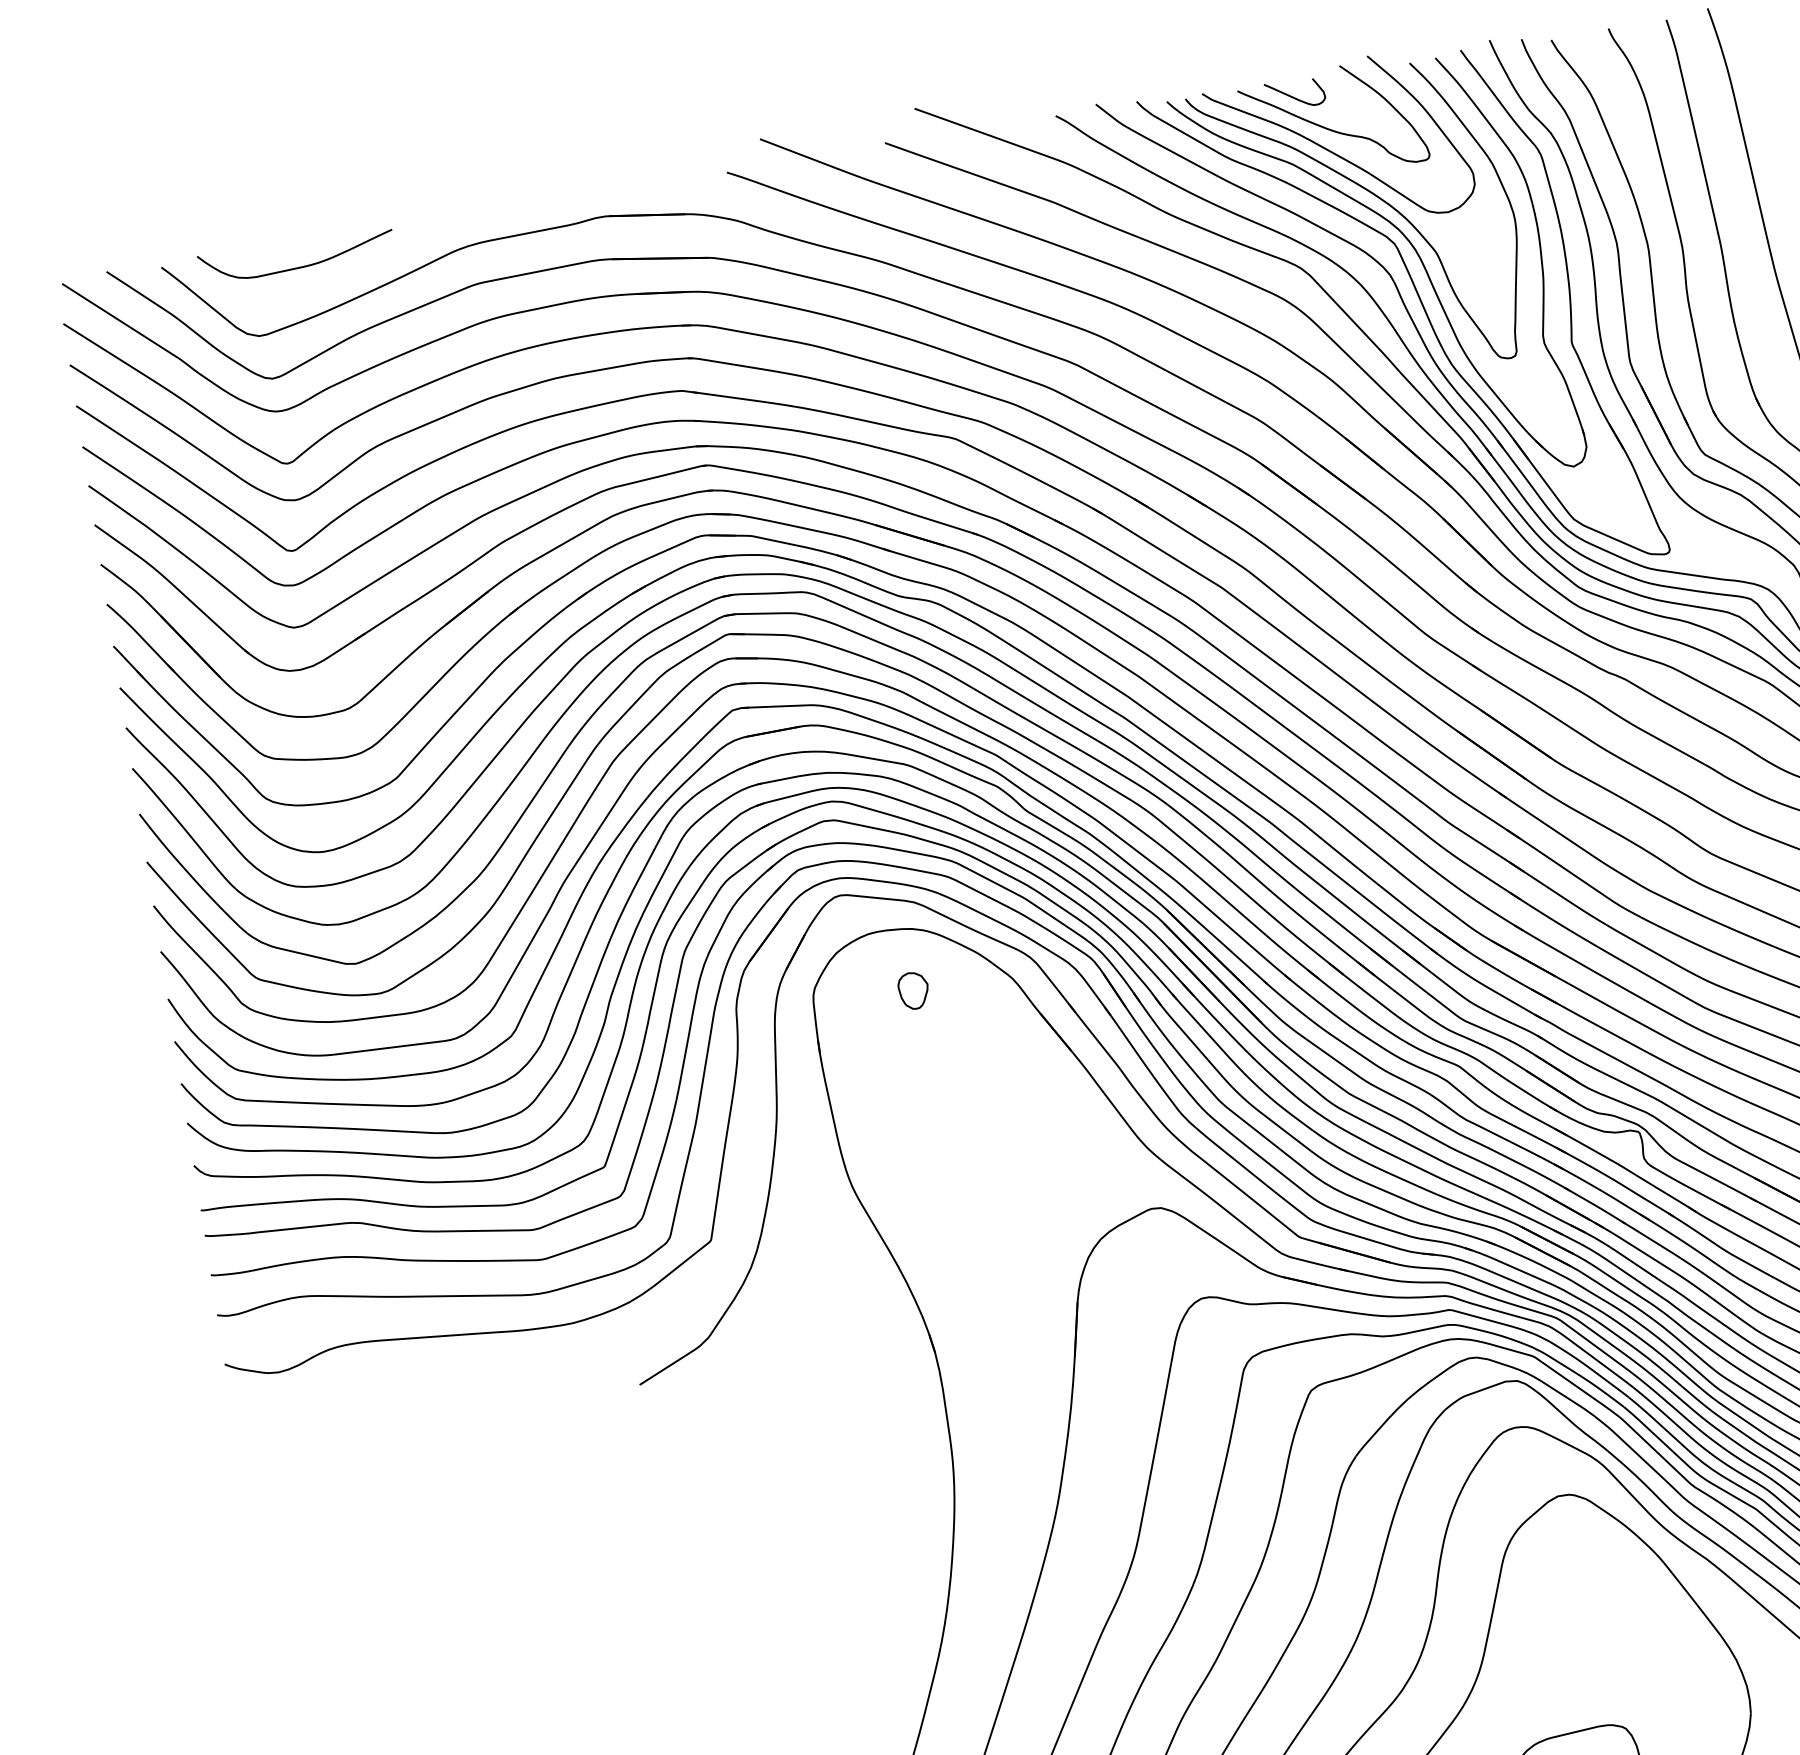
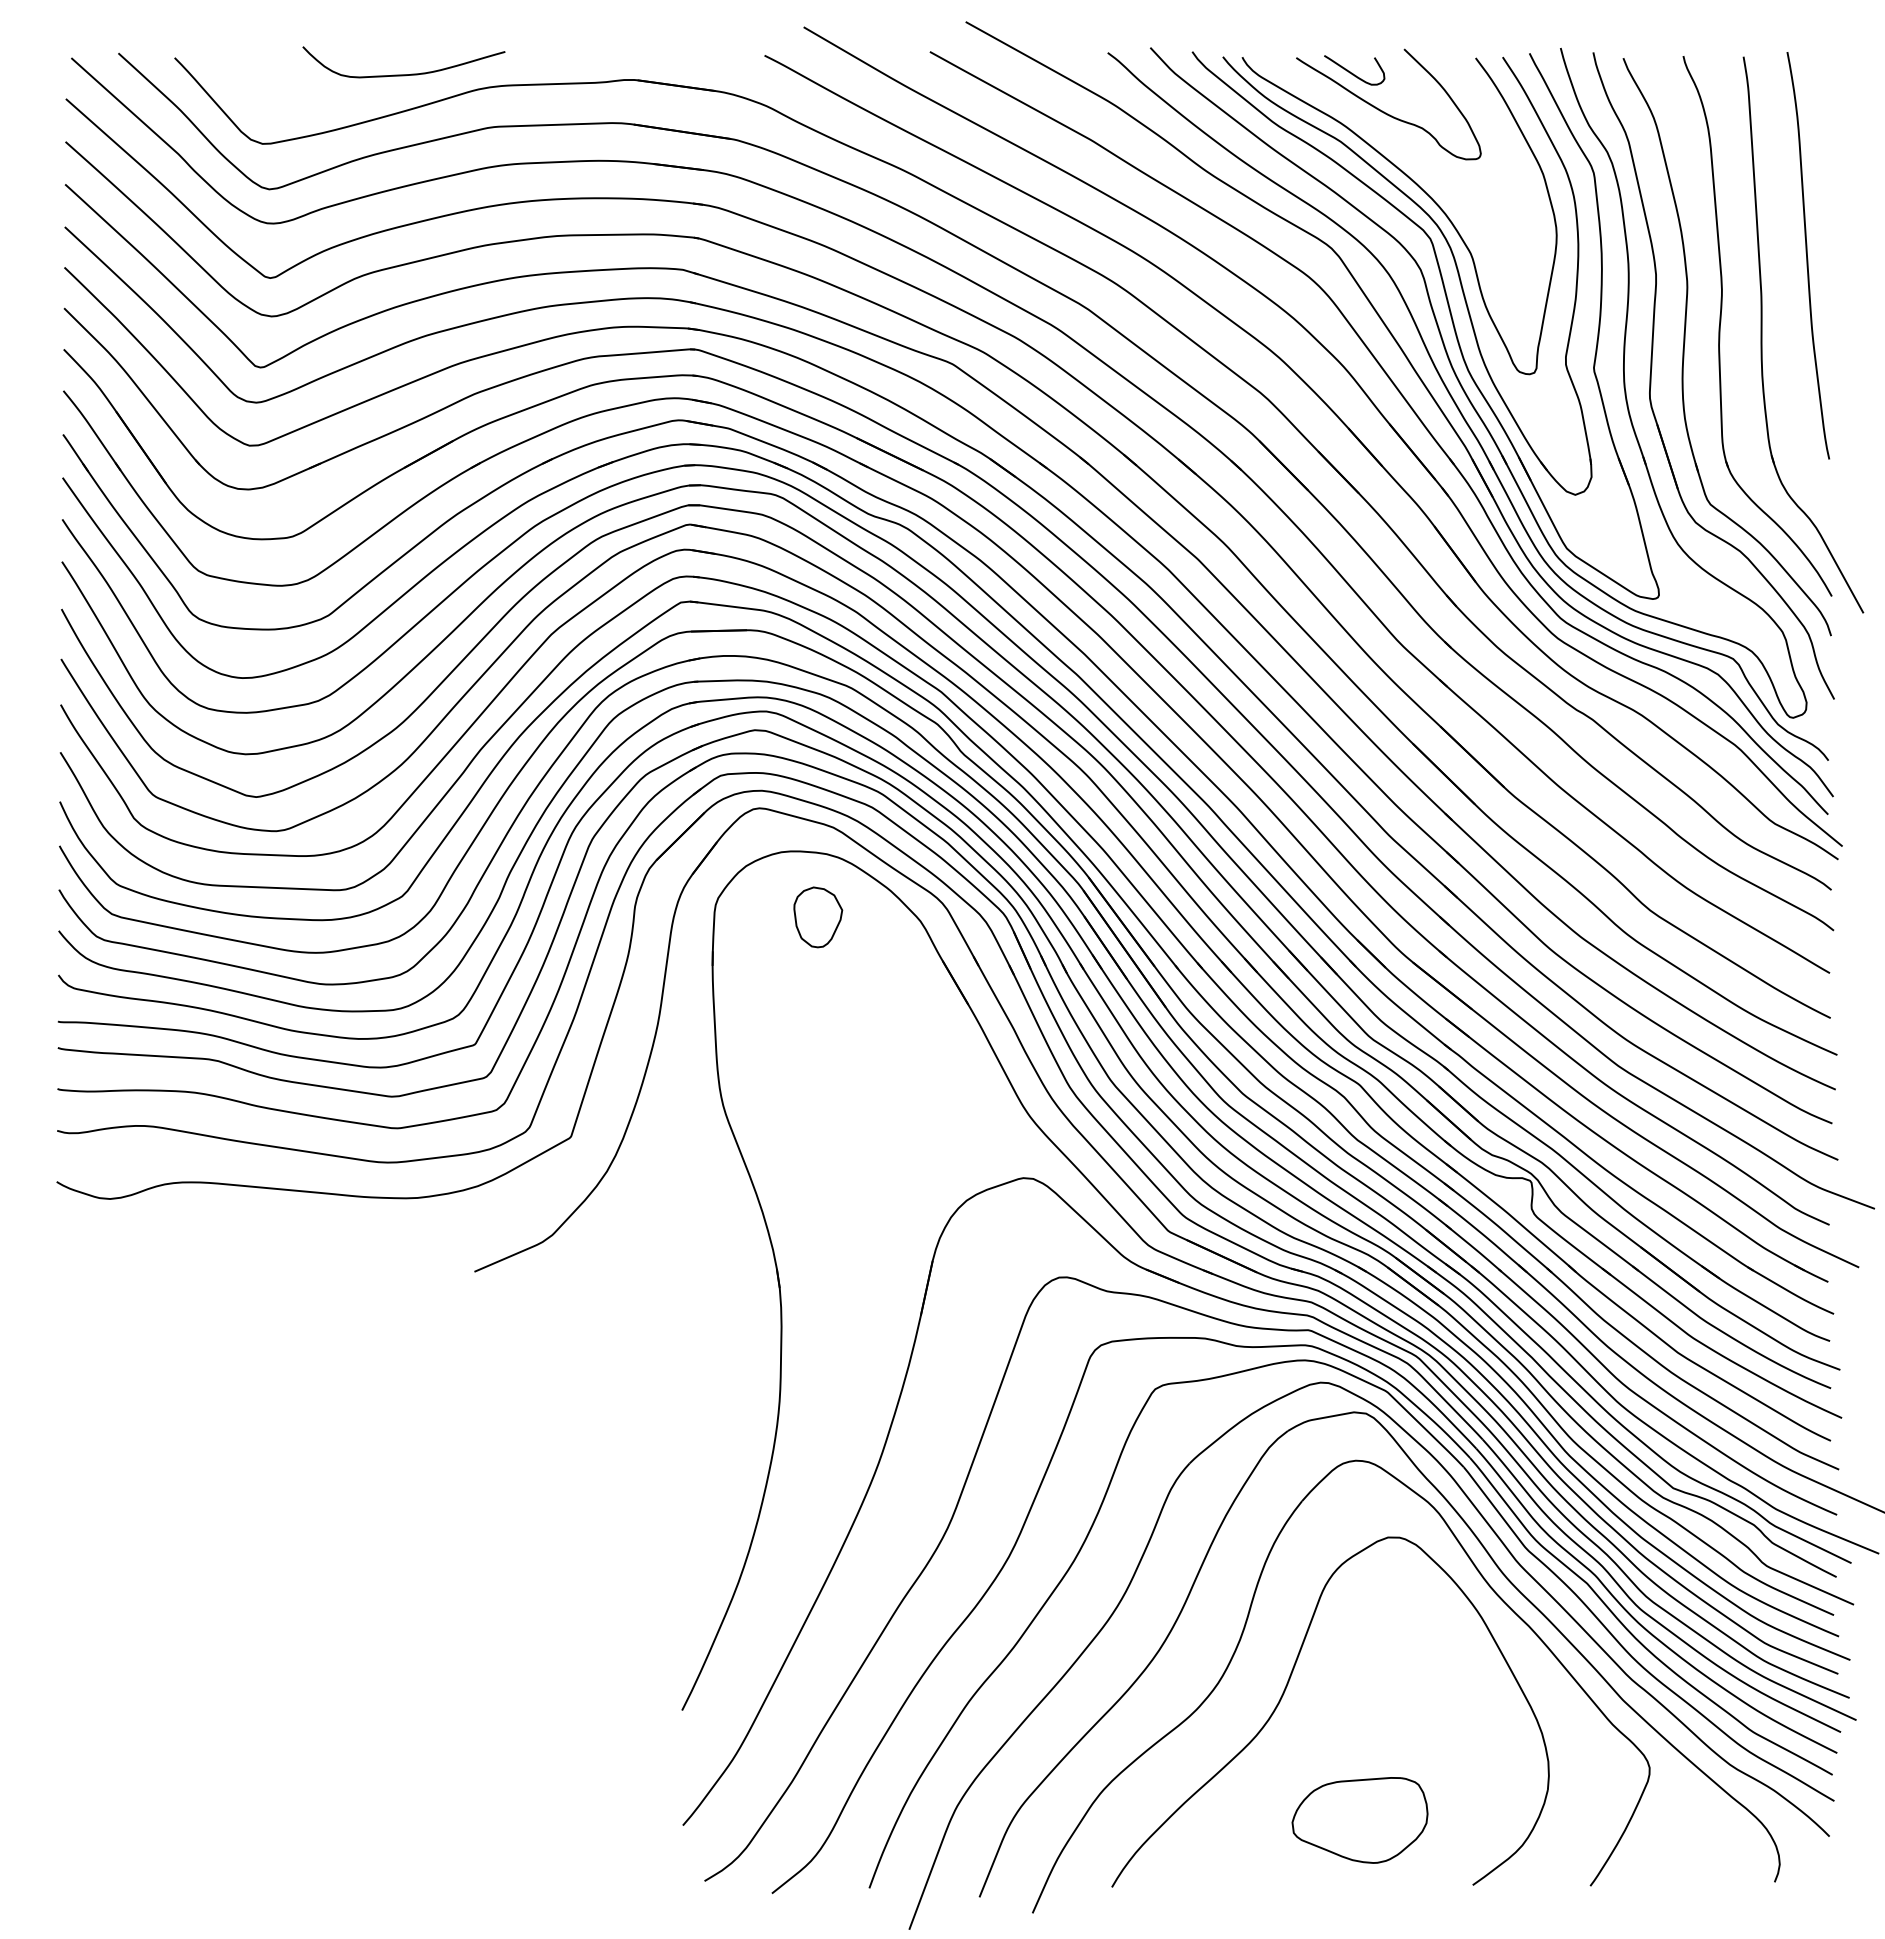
curve: (1336, 153) -> (1386, 137), removed
curve: (298, 267) -> (403, 74), moved
part: (913, 990) -> (818, 916), size x1.6

